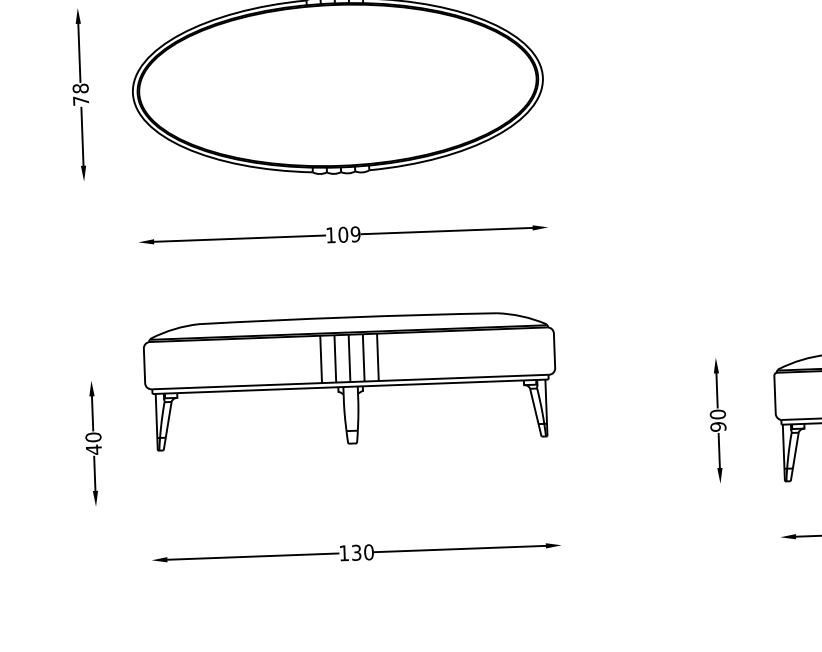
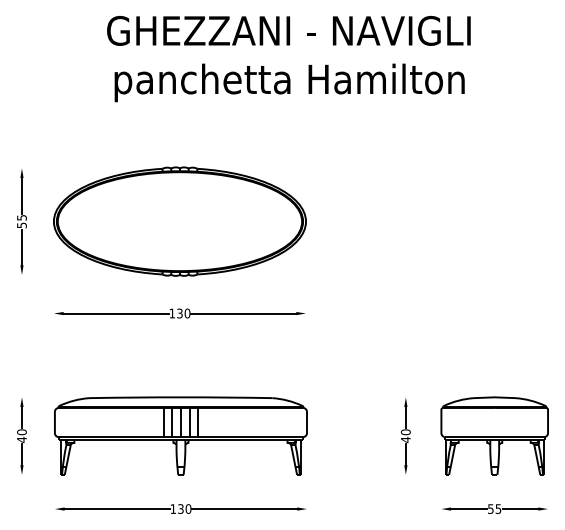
text: (80, 94) -> (21, 221), 78 -> 55
text: (349, 234) -> (183, 313), 109 -> 130
part: (349, 379) -> (180, 435), moved
text: (717, 426) -> (405, 439), 90 -> 40

